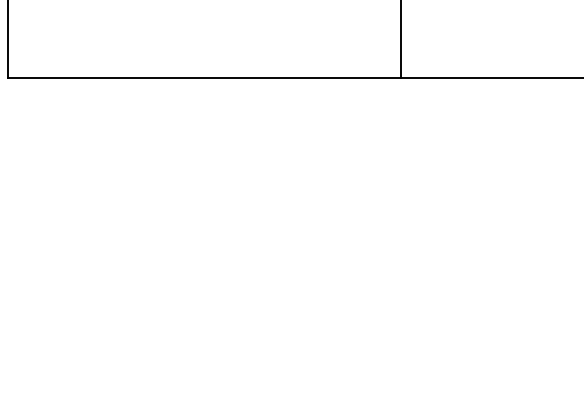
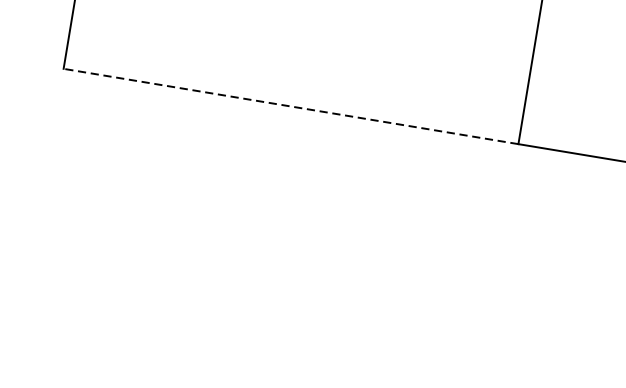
line: (204, 77) -> (291, 106), solid -> dashed

